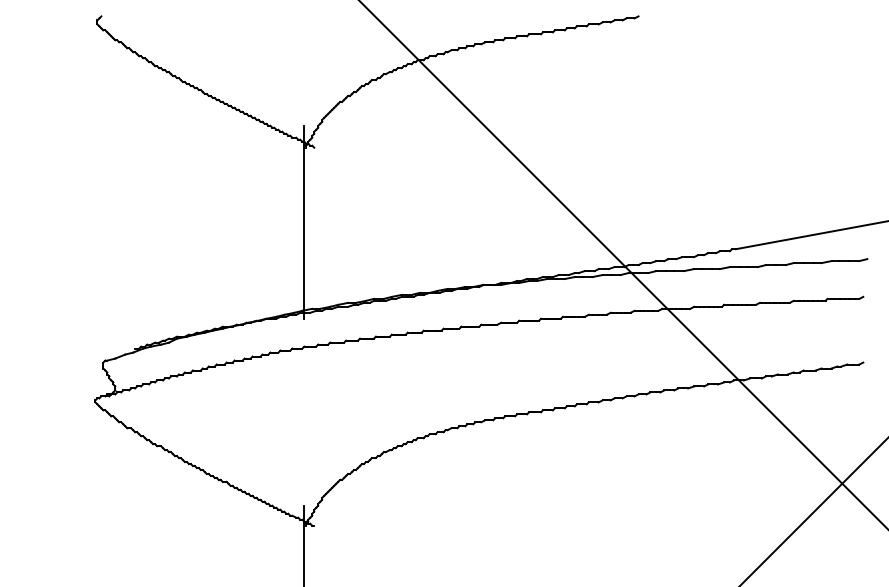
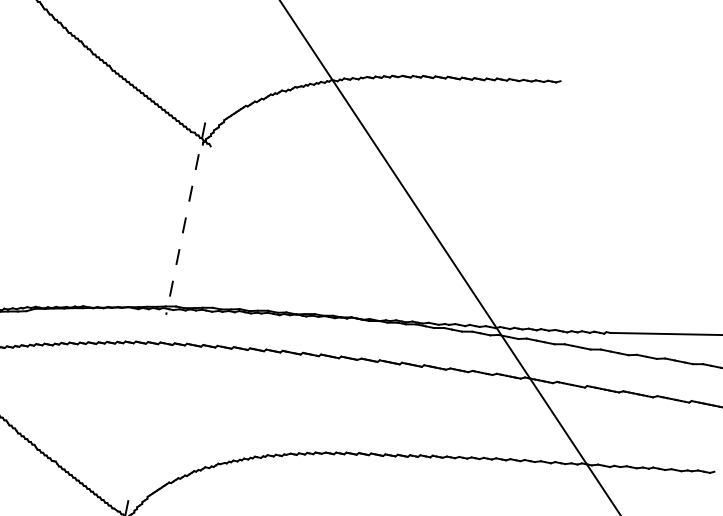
line: (304, 222) -> (185, 218), solid -> dashed

